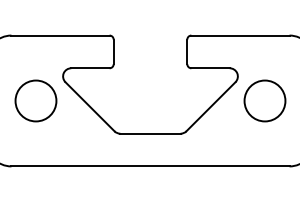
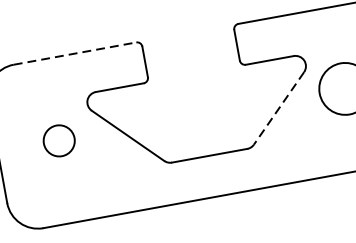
line: (61, 35) -> (76, 53), solid -> dashed
circle: (35, 100) -> (58, 140), size x0.6
line: (210, 106) -> (278, 108), solid -> dashed

